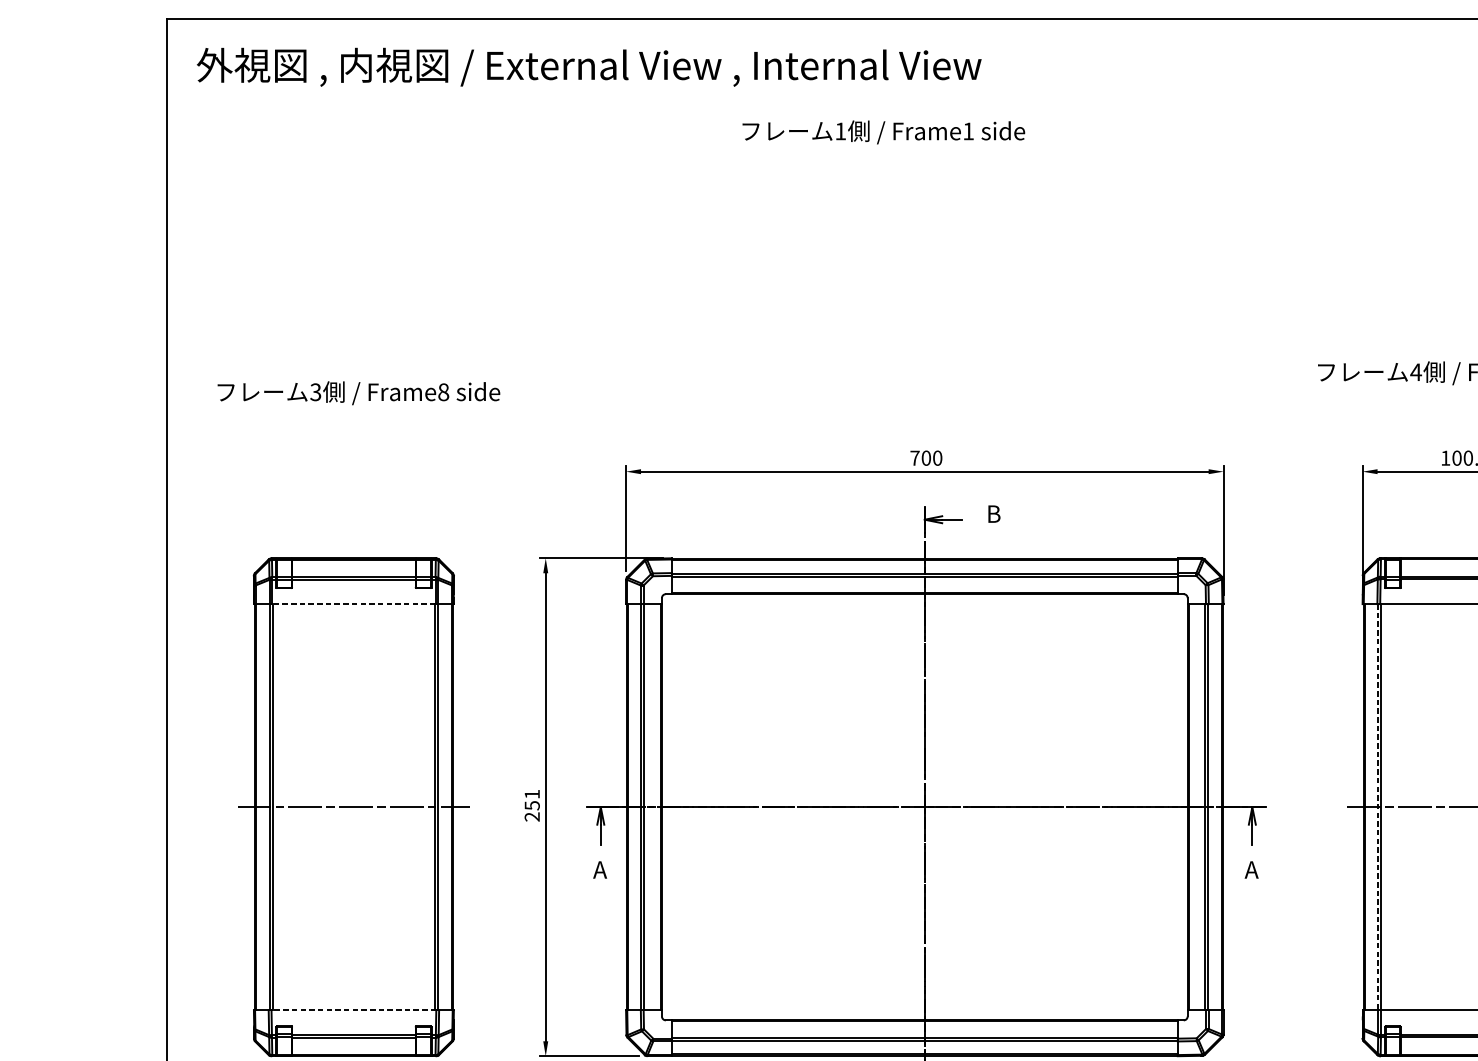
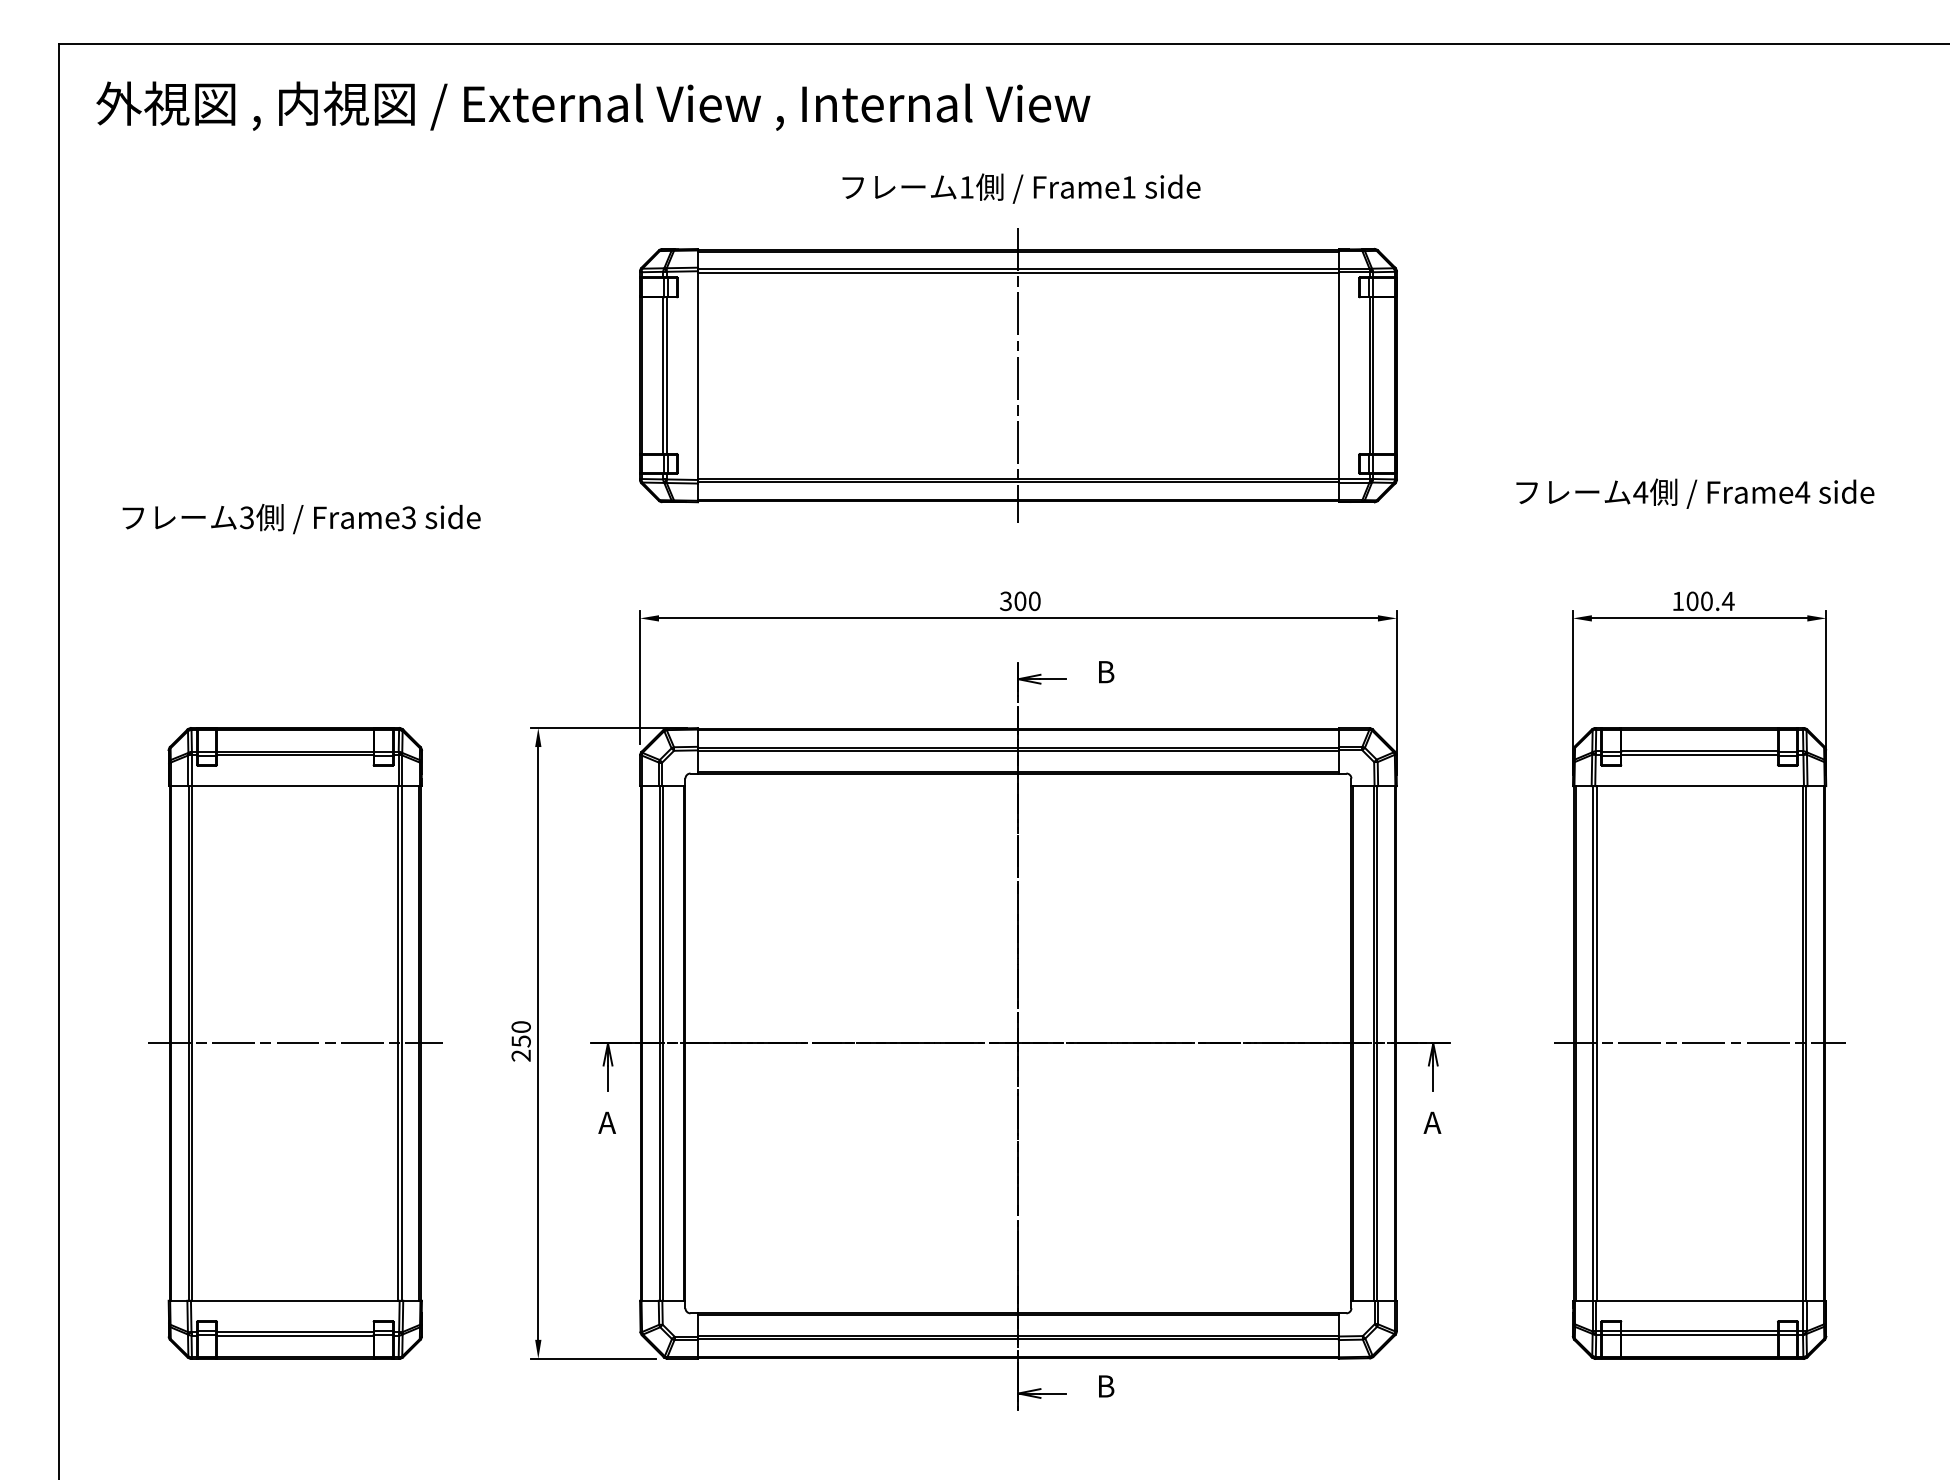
text: (883, 132) -> (1021, 188), moved
part: (924, 279) -> (1018, 375), added
text: (443, 392) -> (408, 517), Frame8 -> Frame3
text: (915, 458) -> (1006, 601), 700 -> 300
line: (353, 604) -> (294, 786), dashed -> solid
text: (531, 793) -> (520, 1026), 251 -> 250
line: (1378, 807) -> (1592, 1043), dashed -> solid
line: (353, 1010) -> (294, 1300), dashed -> solid

